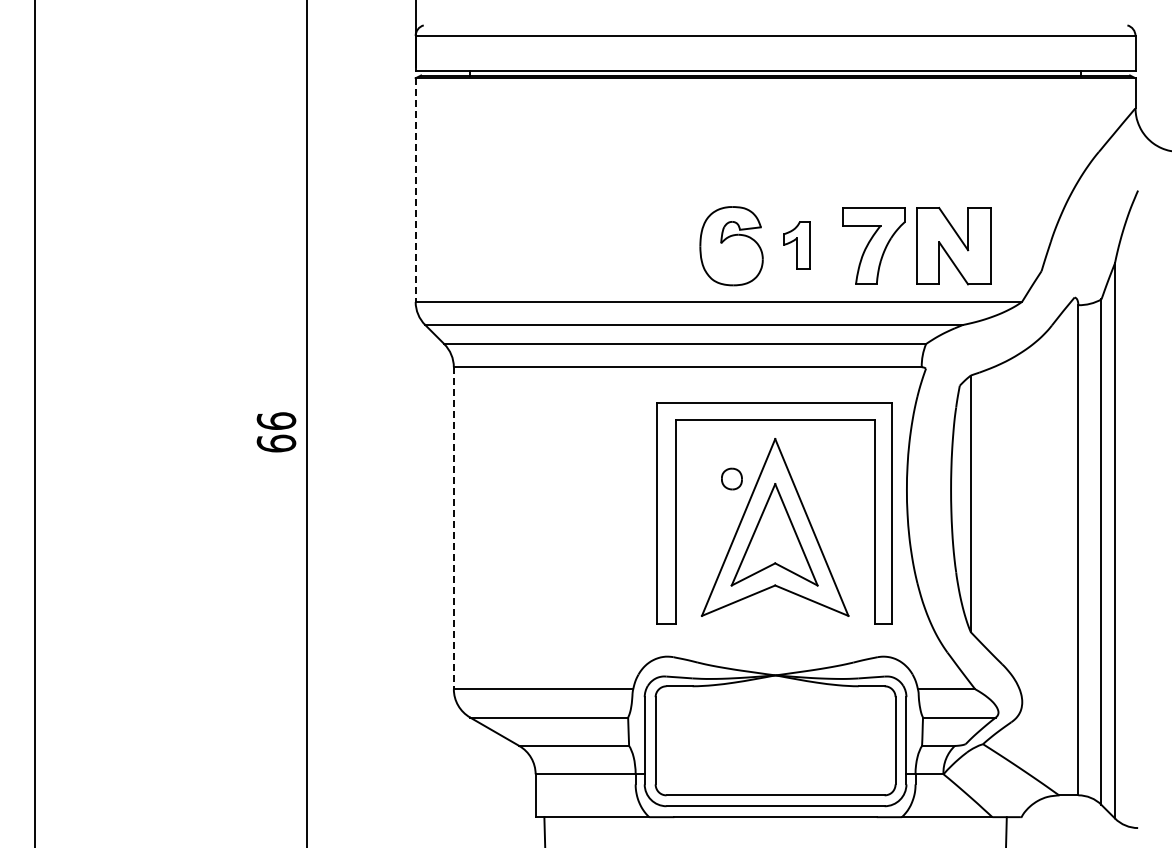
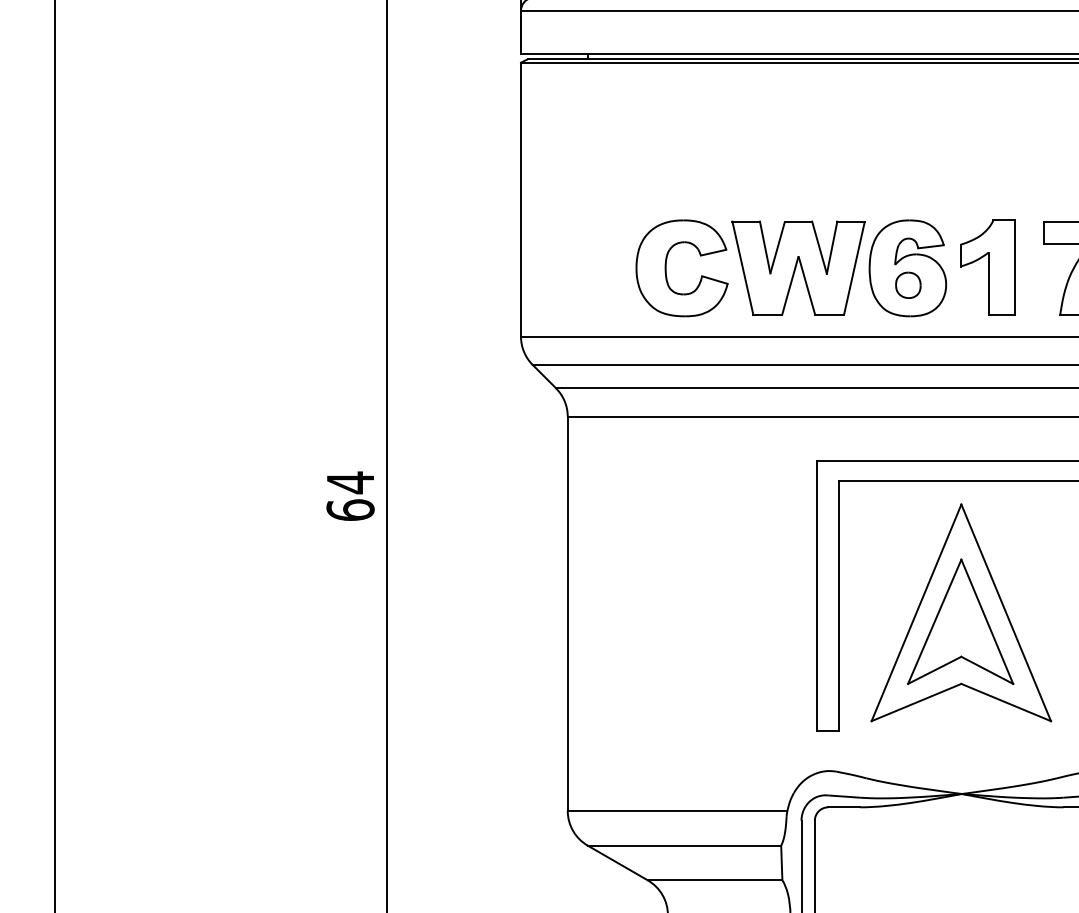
line: (415, 190) -> (520, 200), dashed -> solid
part: (796, 245) -> (987, 267), size x1.67
part: (603, 246) -> (751, 268), added
text: (276, 421) -> (350, 483), 66 -> 64
part: (731, 478) -> (907, 284), moved
line: (453, 528) -> (567, 614), dashed -> solid

